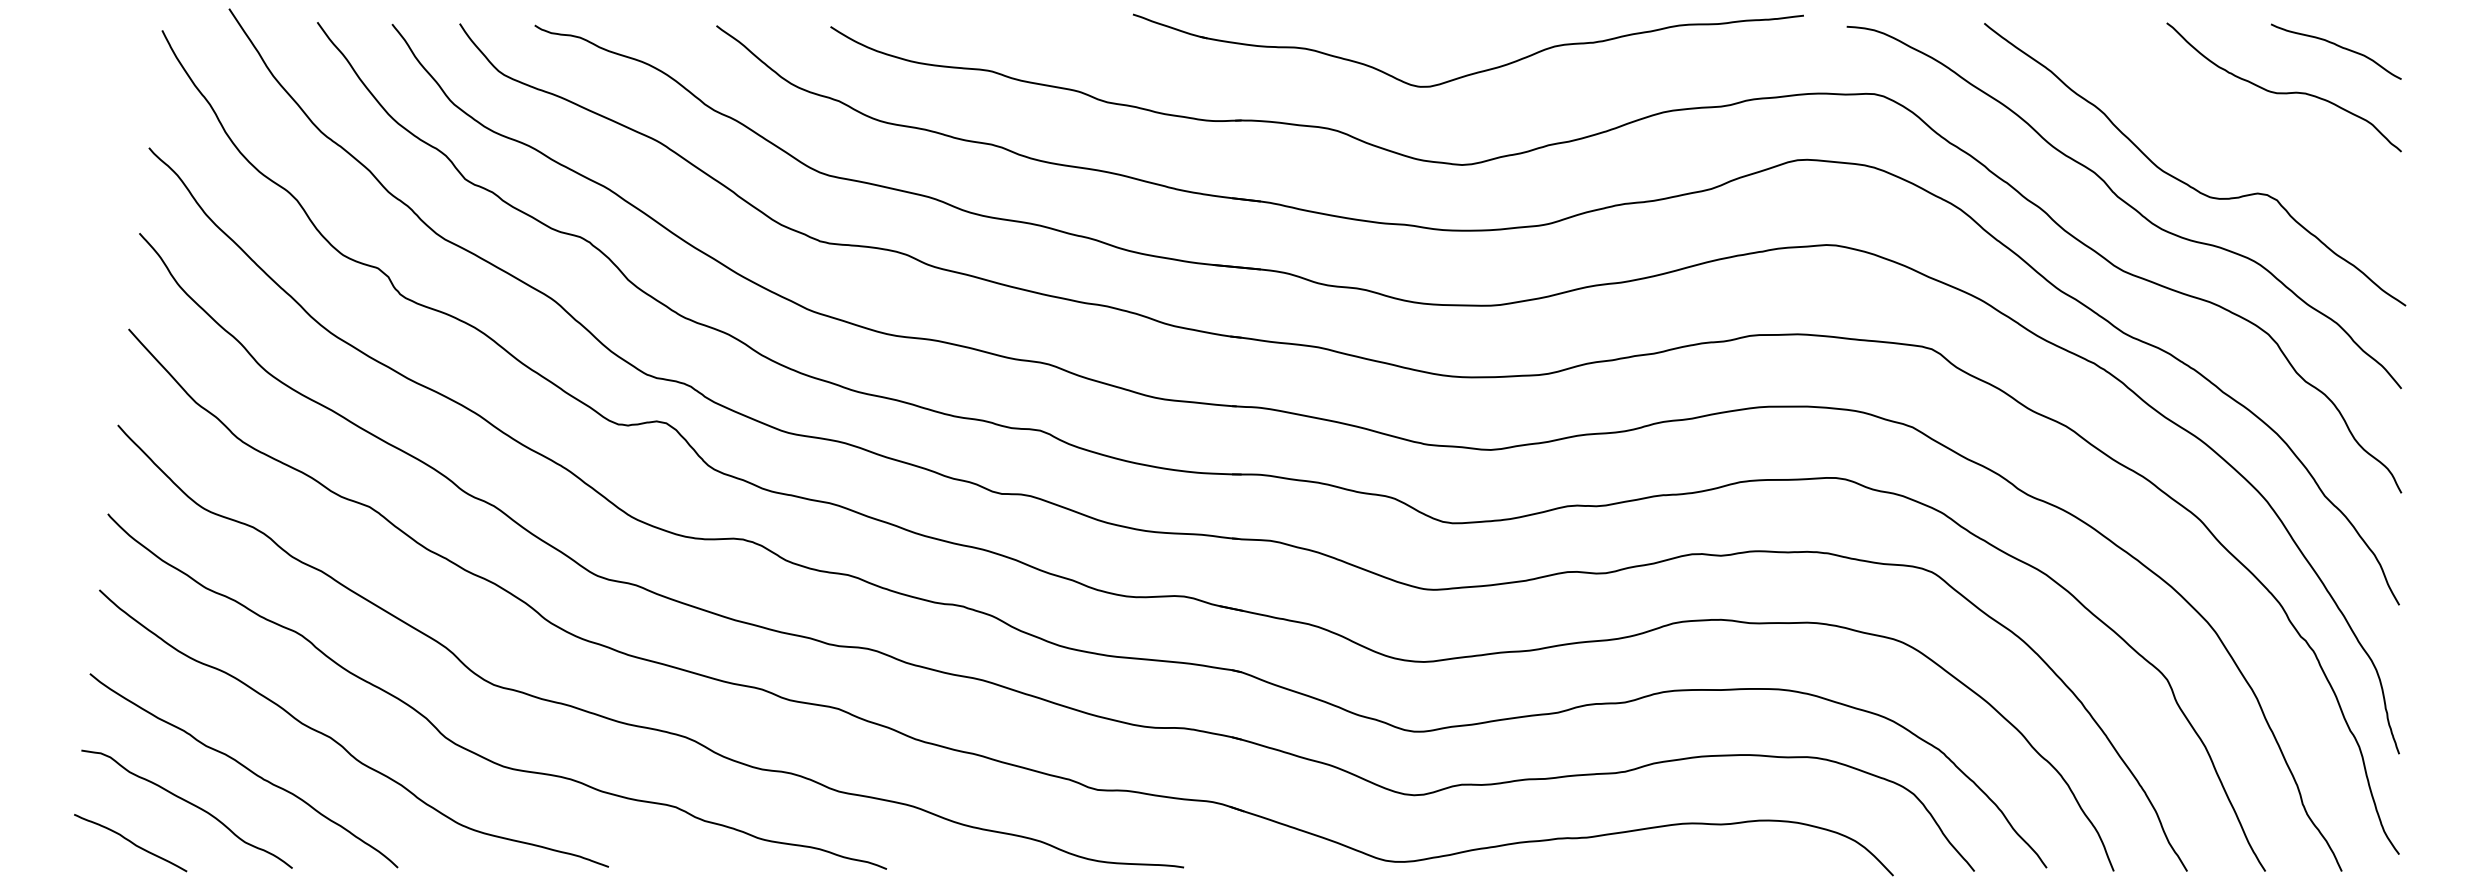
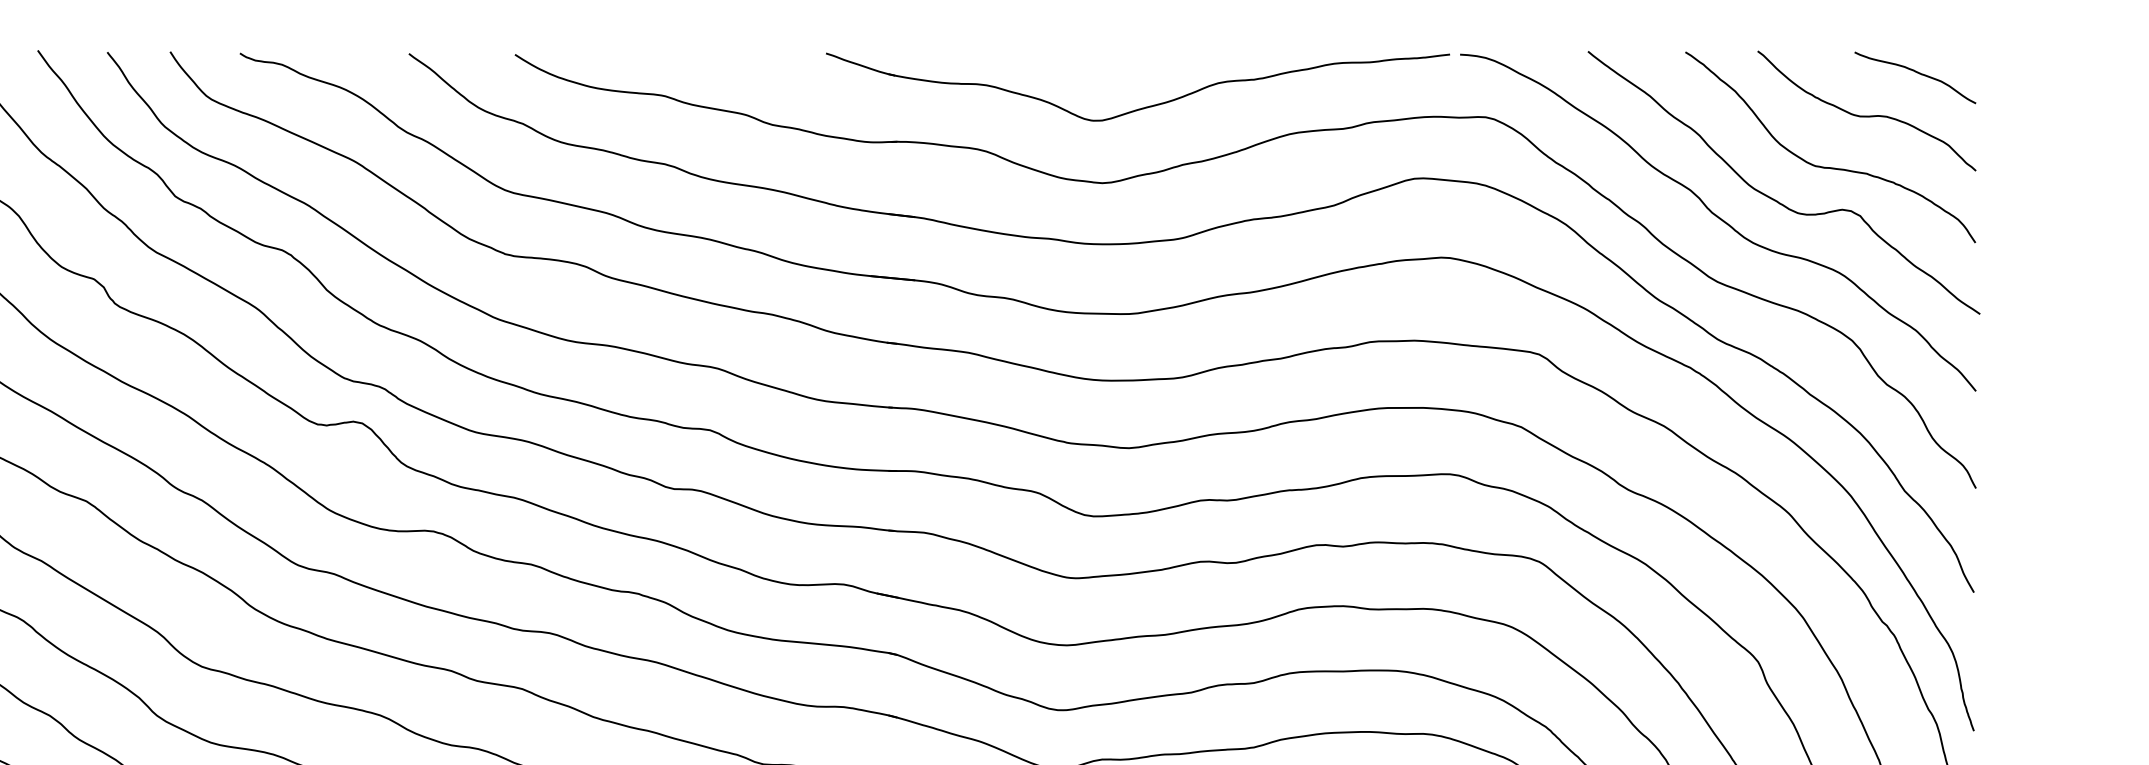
part: (1473, 72) -> (1142, 107), moved
curve: (2244, 147) -> (1830, 166), added

